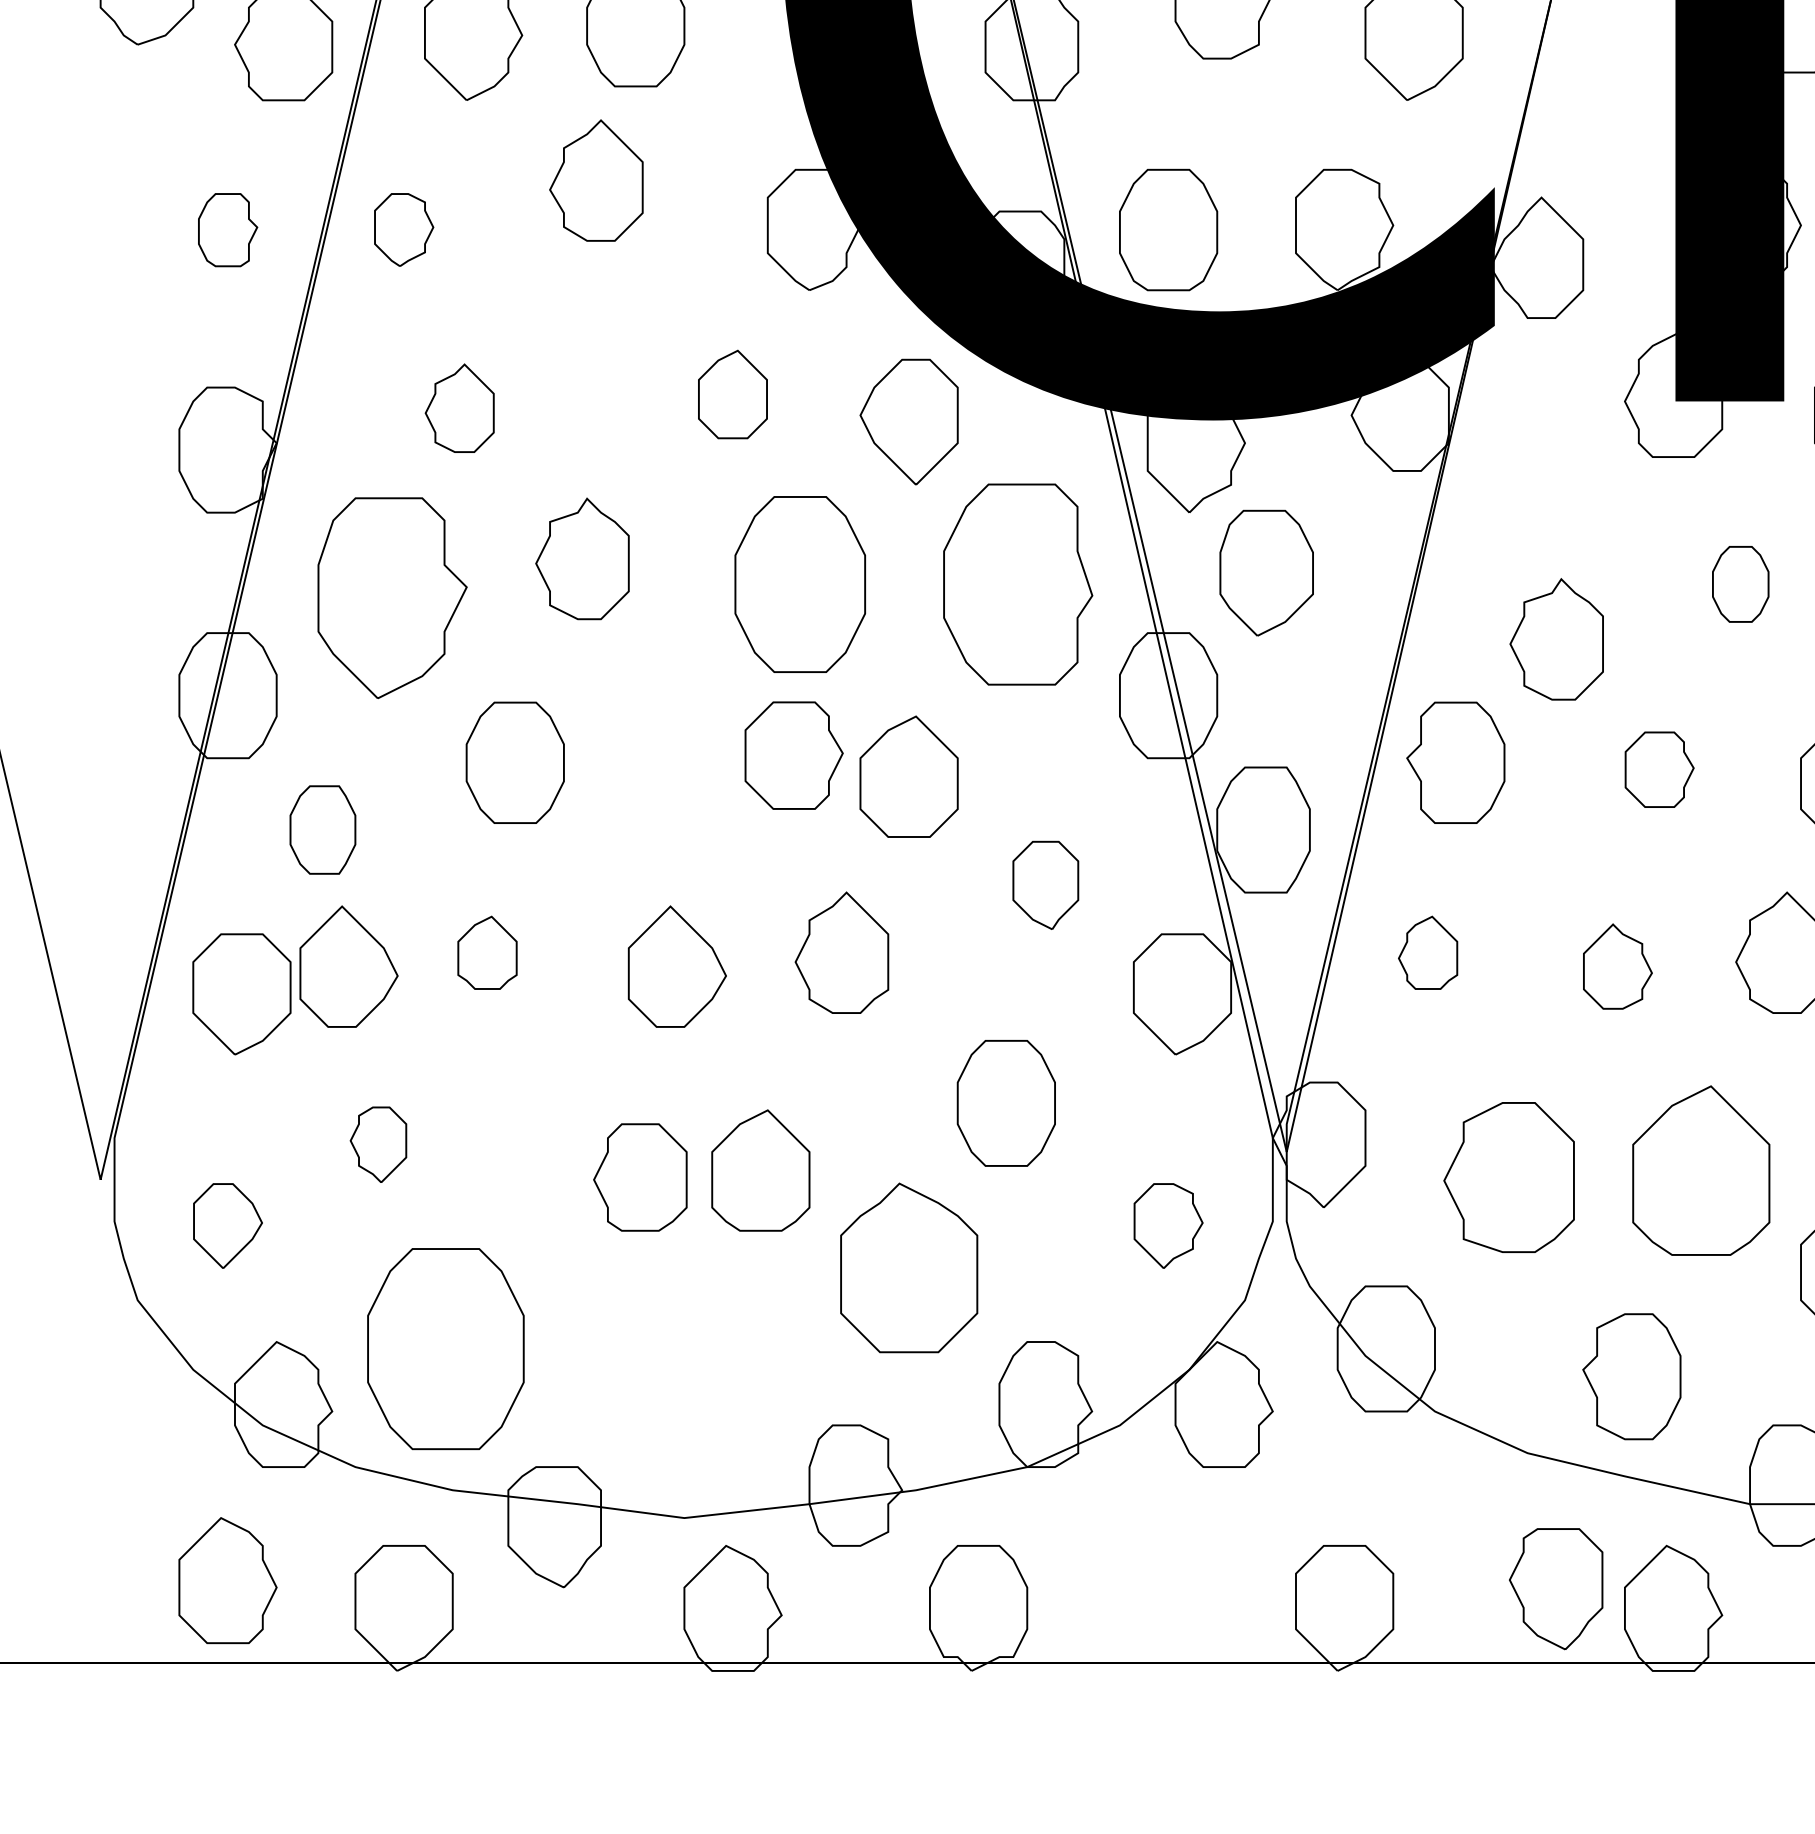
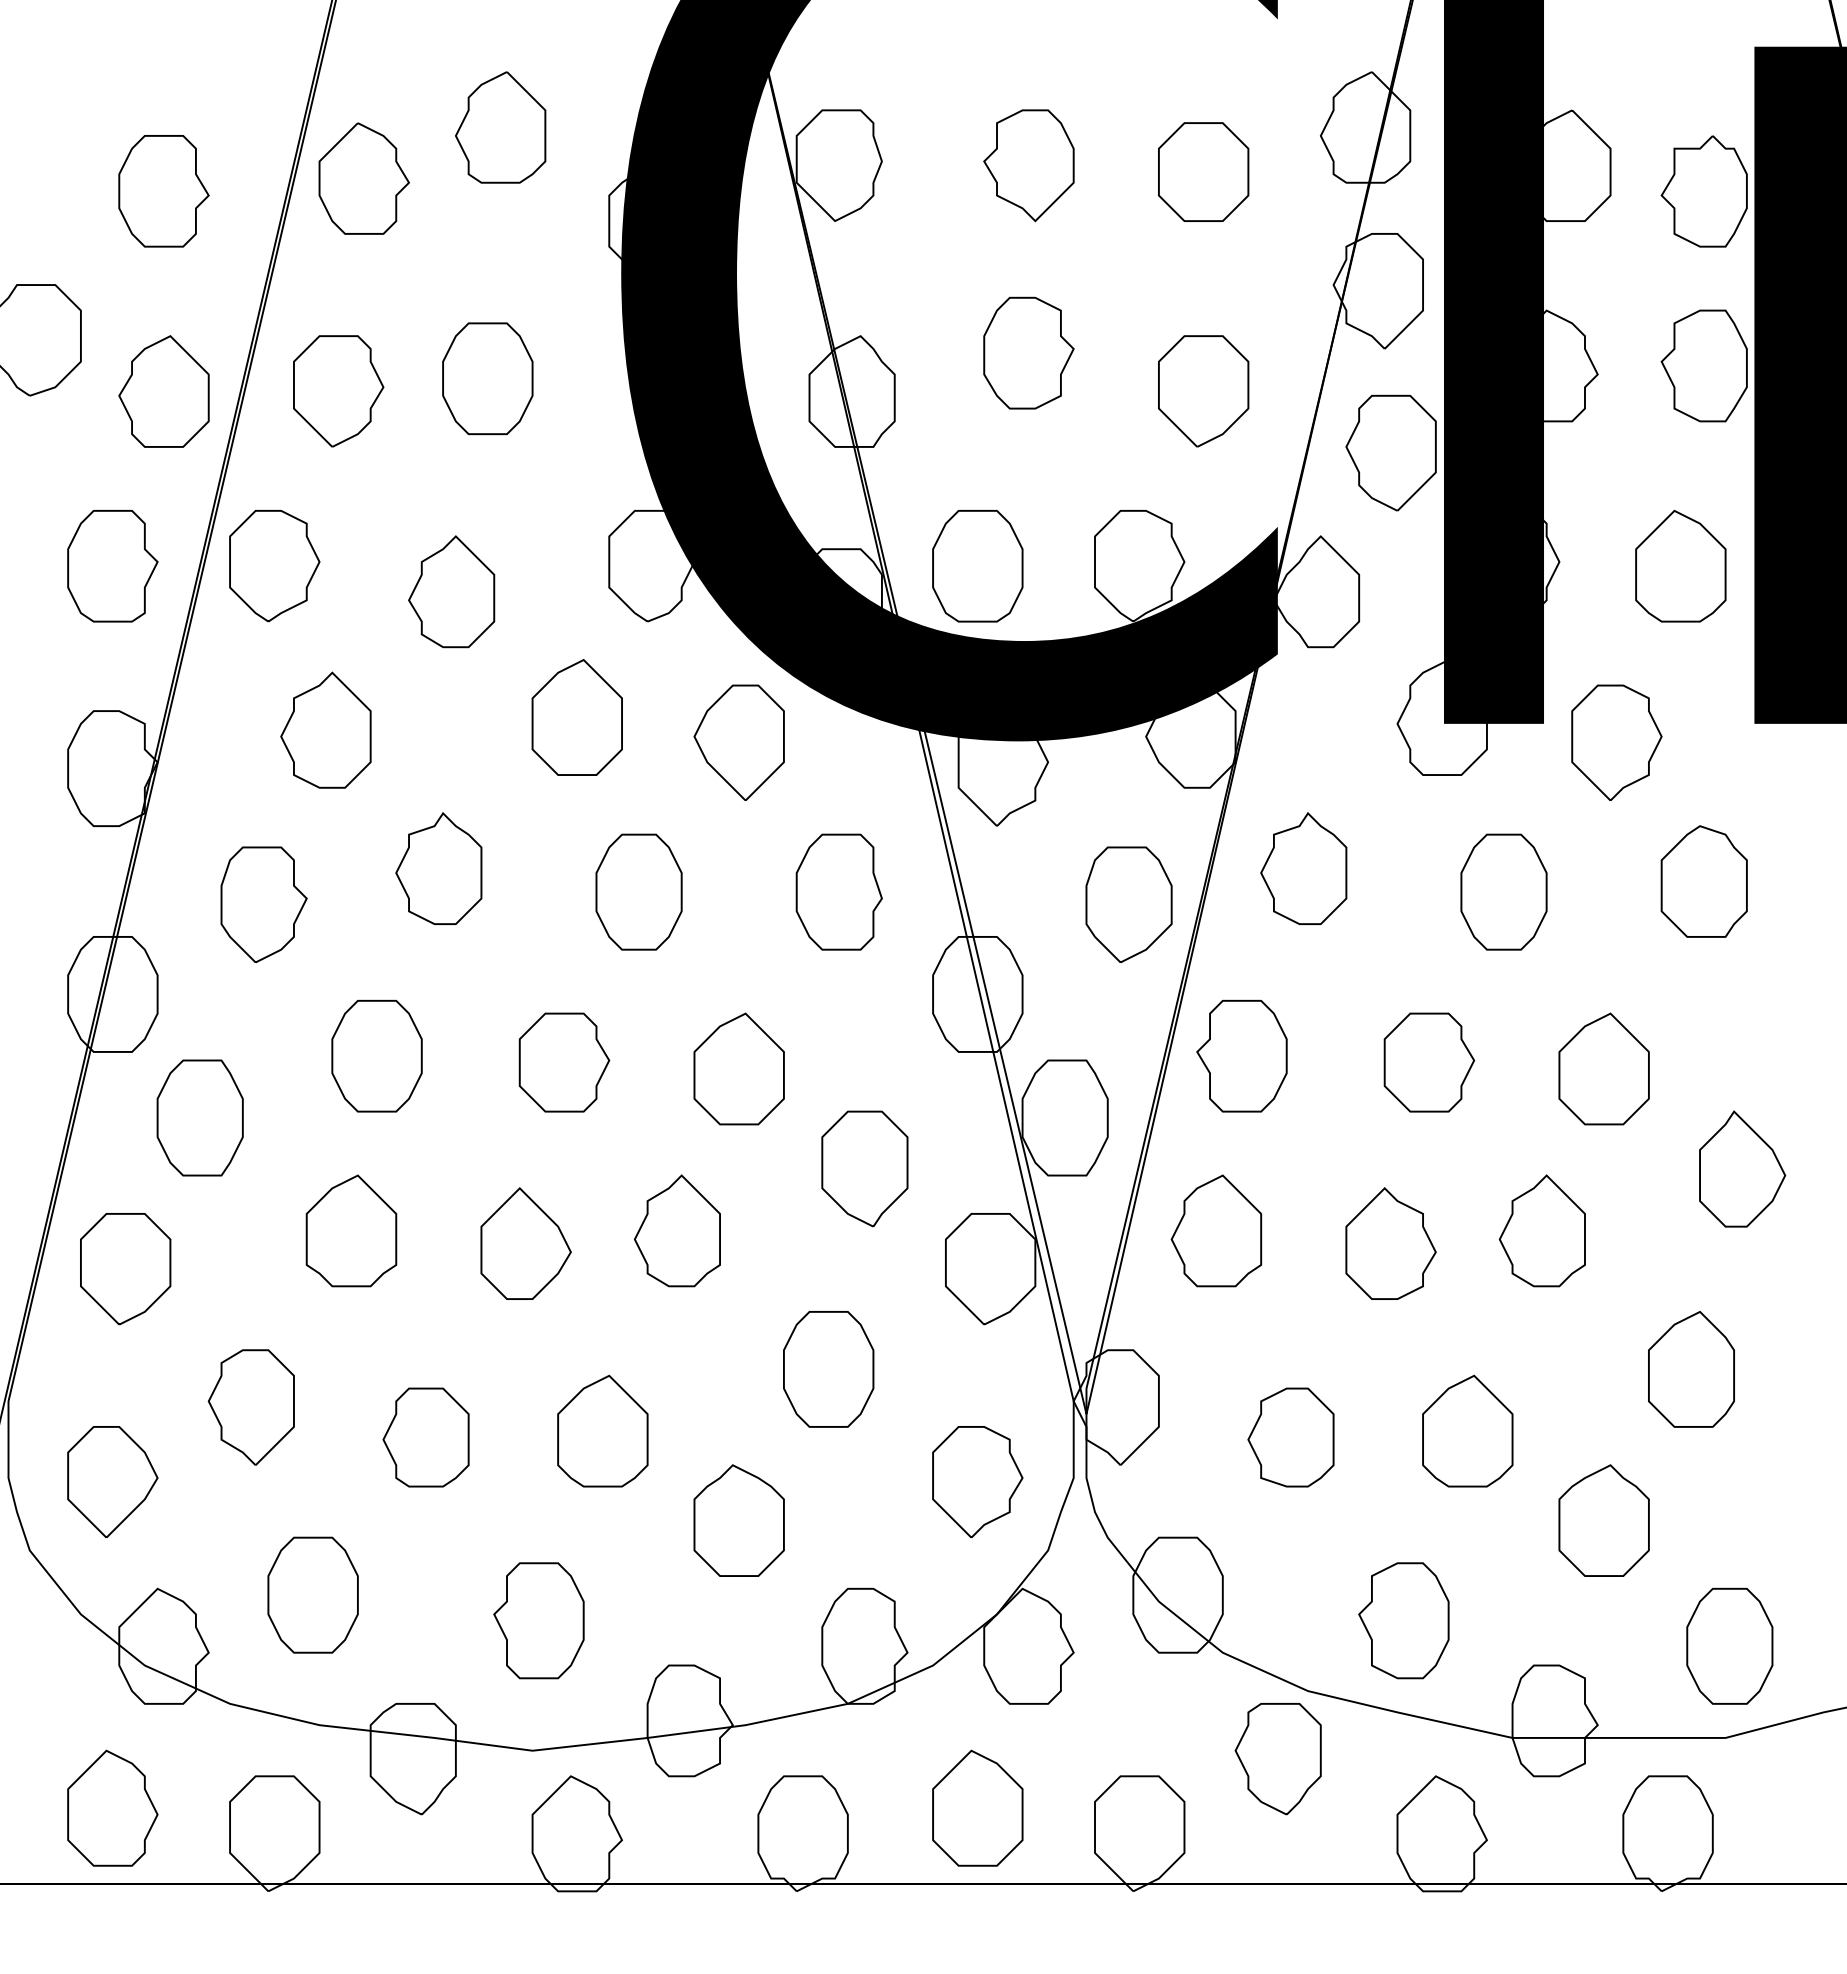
part: (1617, 106) -> (1390, 452), added
part: (596, 180) -> (451, 591), moved
part: (227, 230) -> (112, 566), size x1.67
part: (403, 230) -> (274, 566), size x1.67
part: (732, 394) -> (576, 717), size x1.43
part: (459, 407) -> (325, 729), size x1.43
part: (1266, 572) -> (1128, 904), moved
part: (799, 583) -> (638, 891), size x0.71
part: (1017, 583) -> (838, 891), size x0.62
part: (1740, 583) -> (1503, 891), size x1.67
part: (391, 597) -> (263, 904), size x0.62
part: (1556, 639) -> (1303, 868), moved
part: (794, 755) -> (564, 1062), moved
part: (1659, 769) -> (1429, 1062), size x1.43
part: (322, 829) -> (199, 1117), size x1.43
part: (1045, 884) -> (864, 1168), size x1.43
part: (487, 952) -> (351, 1230), size x1.67
part: (1428, 952) -> (1216, 1230), size x1.67
part: (348, 966) -> (223, 1243), removed
part: (1617, 966) -> (1390, 1243), size x1.43
part: (377, 1144) -> (250, 1407), size x1.67
part: (1701, 1169) -> (1467, 1430), size x0.71
part: (639, 1177) -> (425, 1437), moved
part: (1508, 1177) -> (1290, 1437), size x0.71
part: (227, 1226) -> (112, 1482), size x1.43
part: (1168, 1226) -> (977, 1482), size x1.43
part: (908, 1267) -> (738, 1520), size x0.71
part: (445, 1348) -> (312, 1594), size x0.62
part: (690, 1376) -> (538, 1620), added
part: (1168, 1579) -> (977, 1807), added
part: (1555, 1589) -> (1277, 1759), moved

